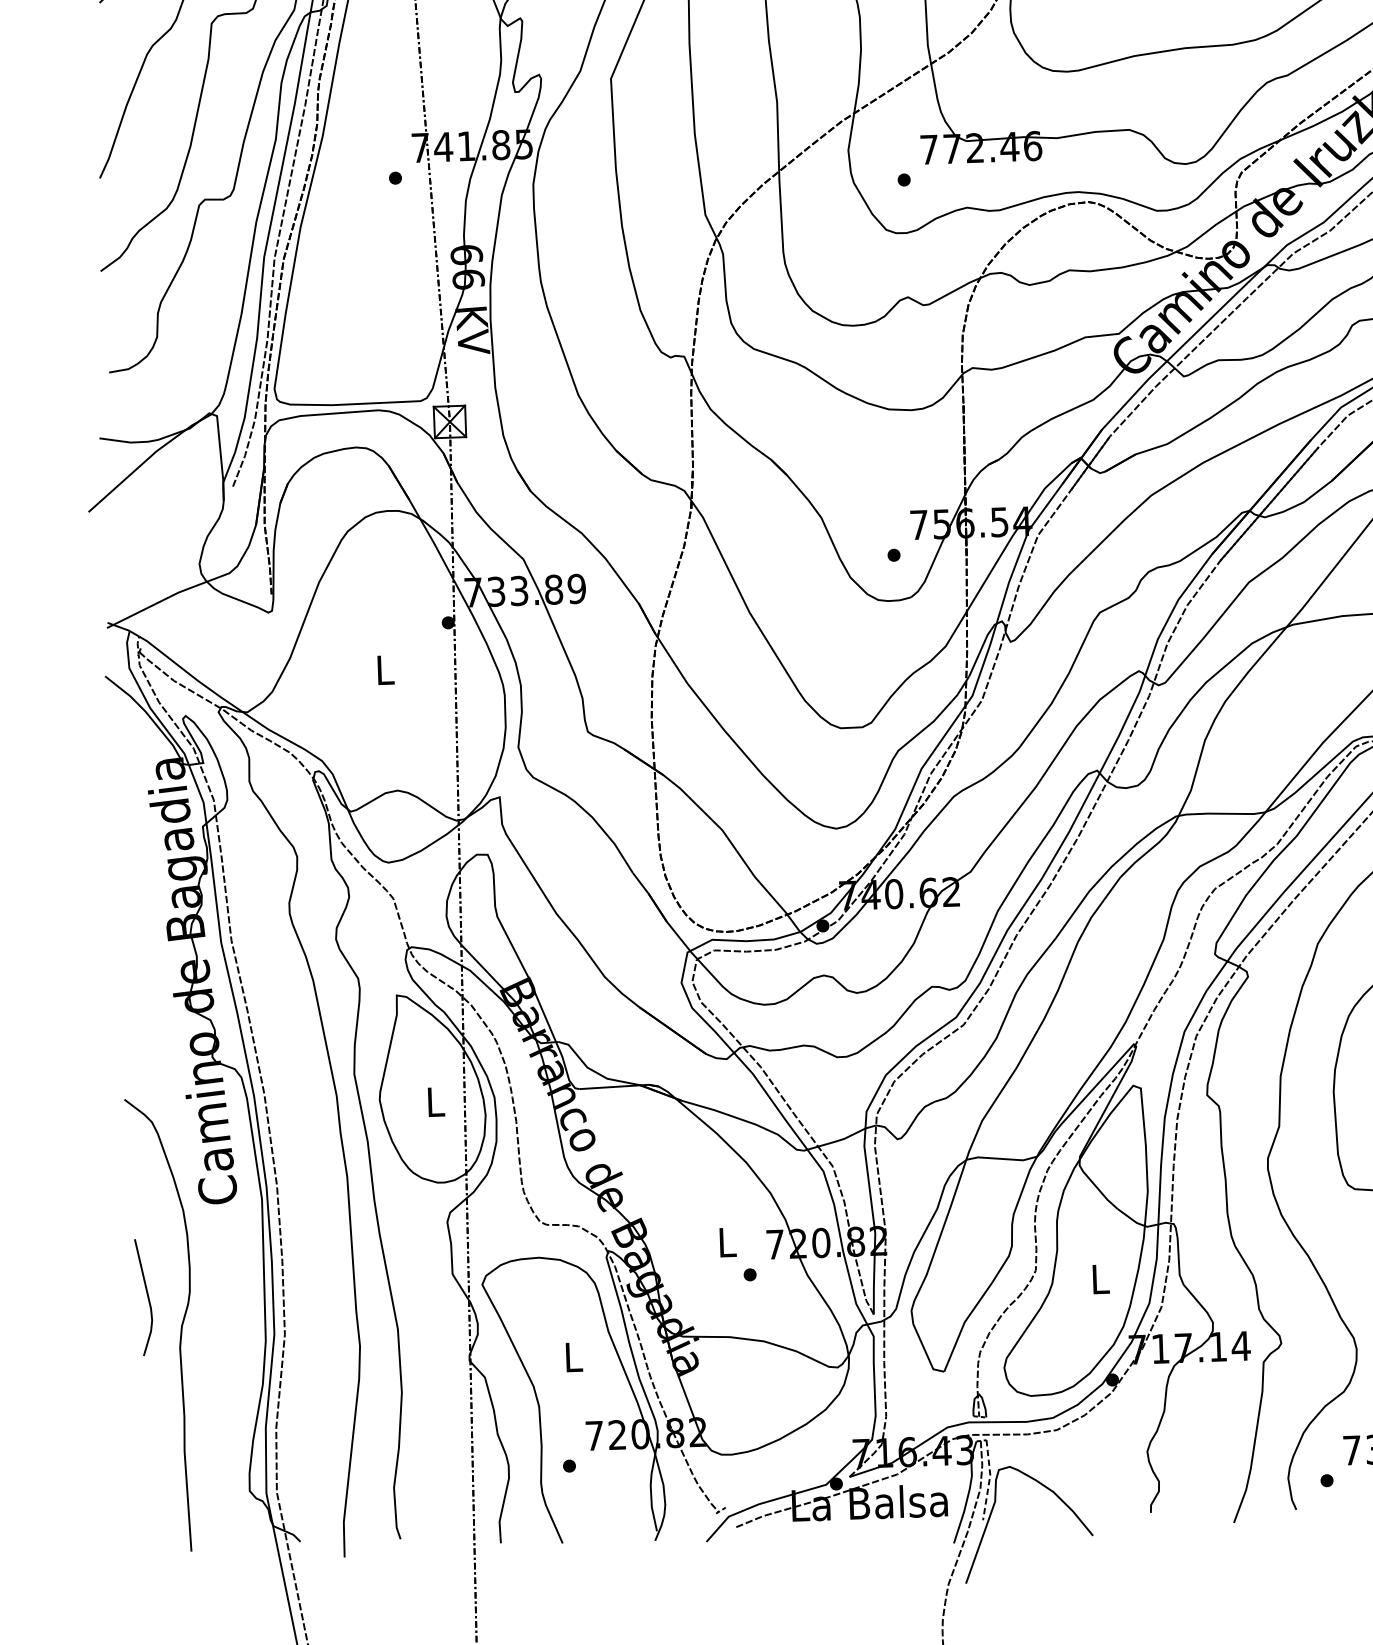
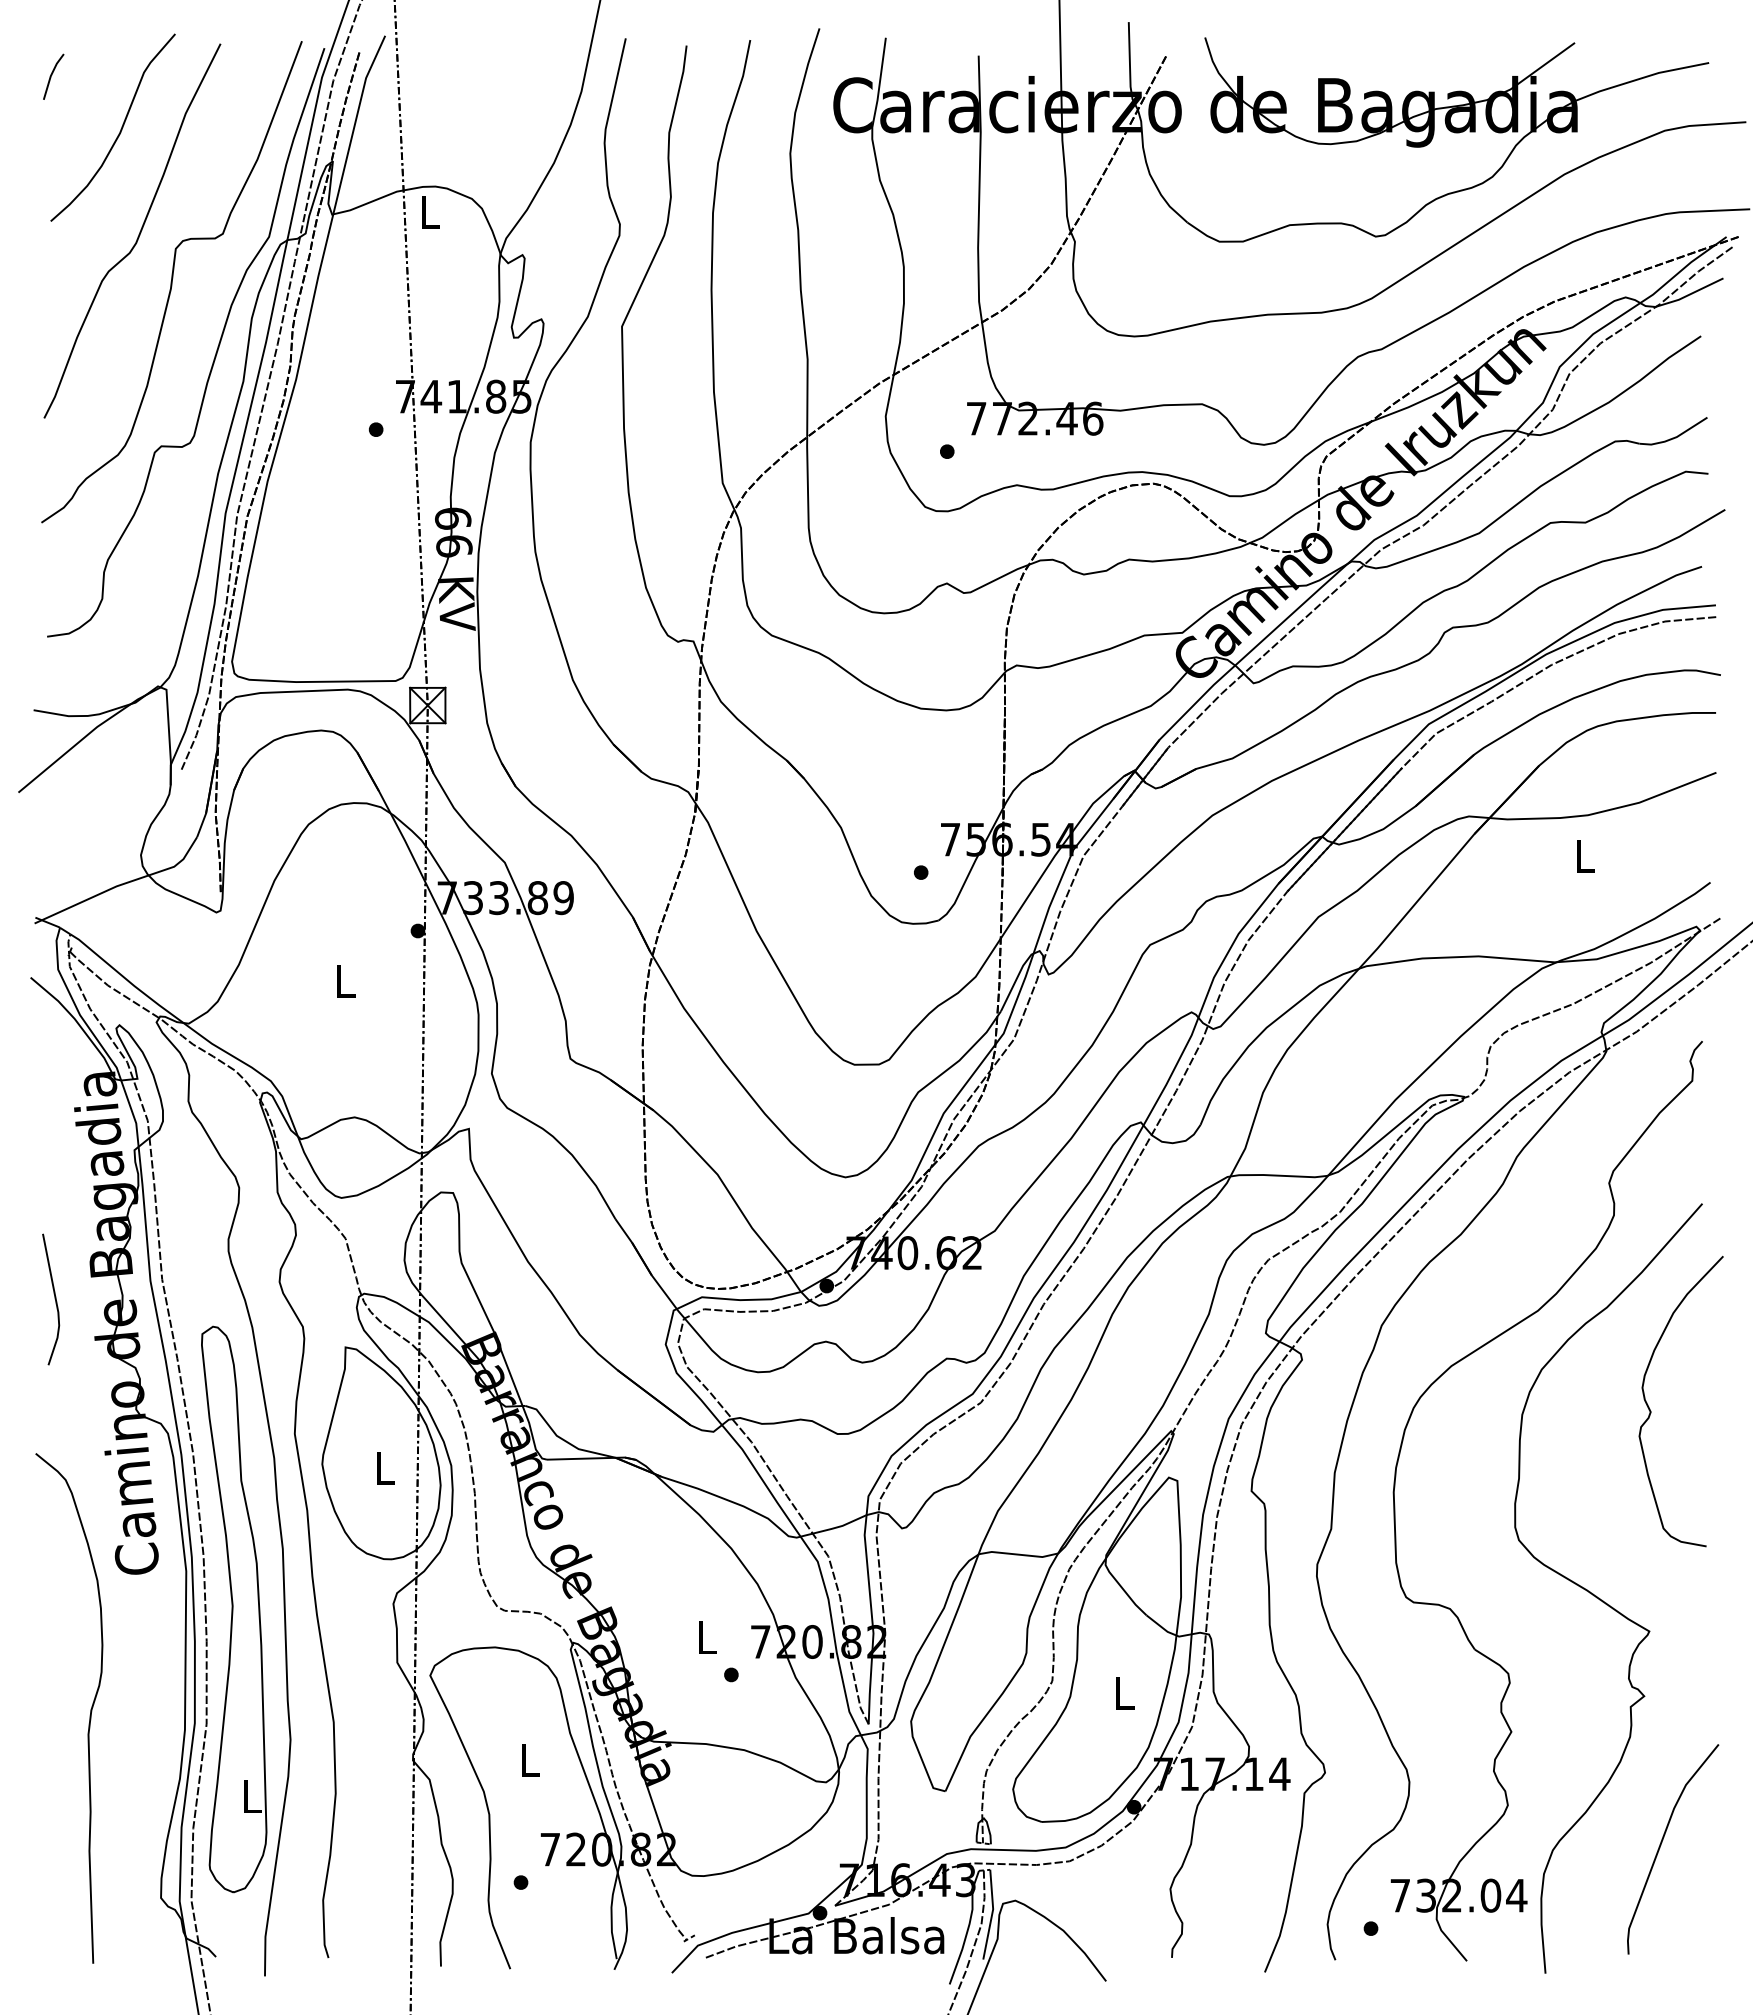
part: (306, 1232) -> (234, 1609), added
line: (147, 1297) -> (54, 1299), moved
line: (989, 1480) -> (992, 1915), dashed -> solid

